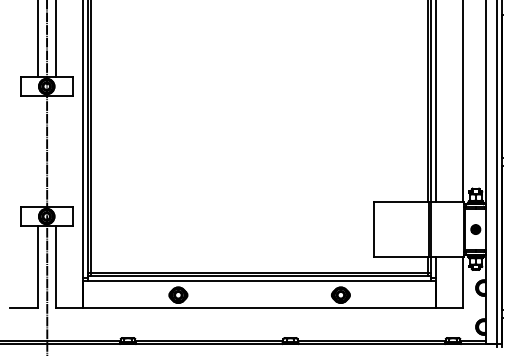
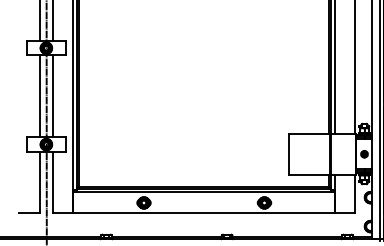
line: (37, 151) -> (39, 96), added
line: (55, 151) -> (52, 96), added

